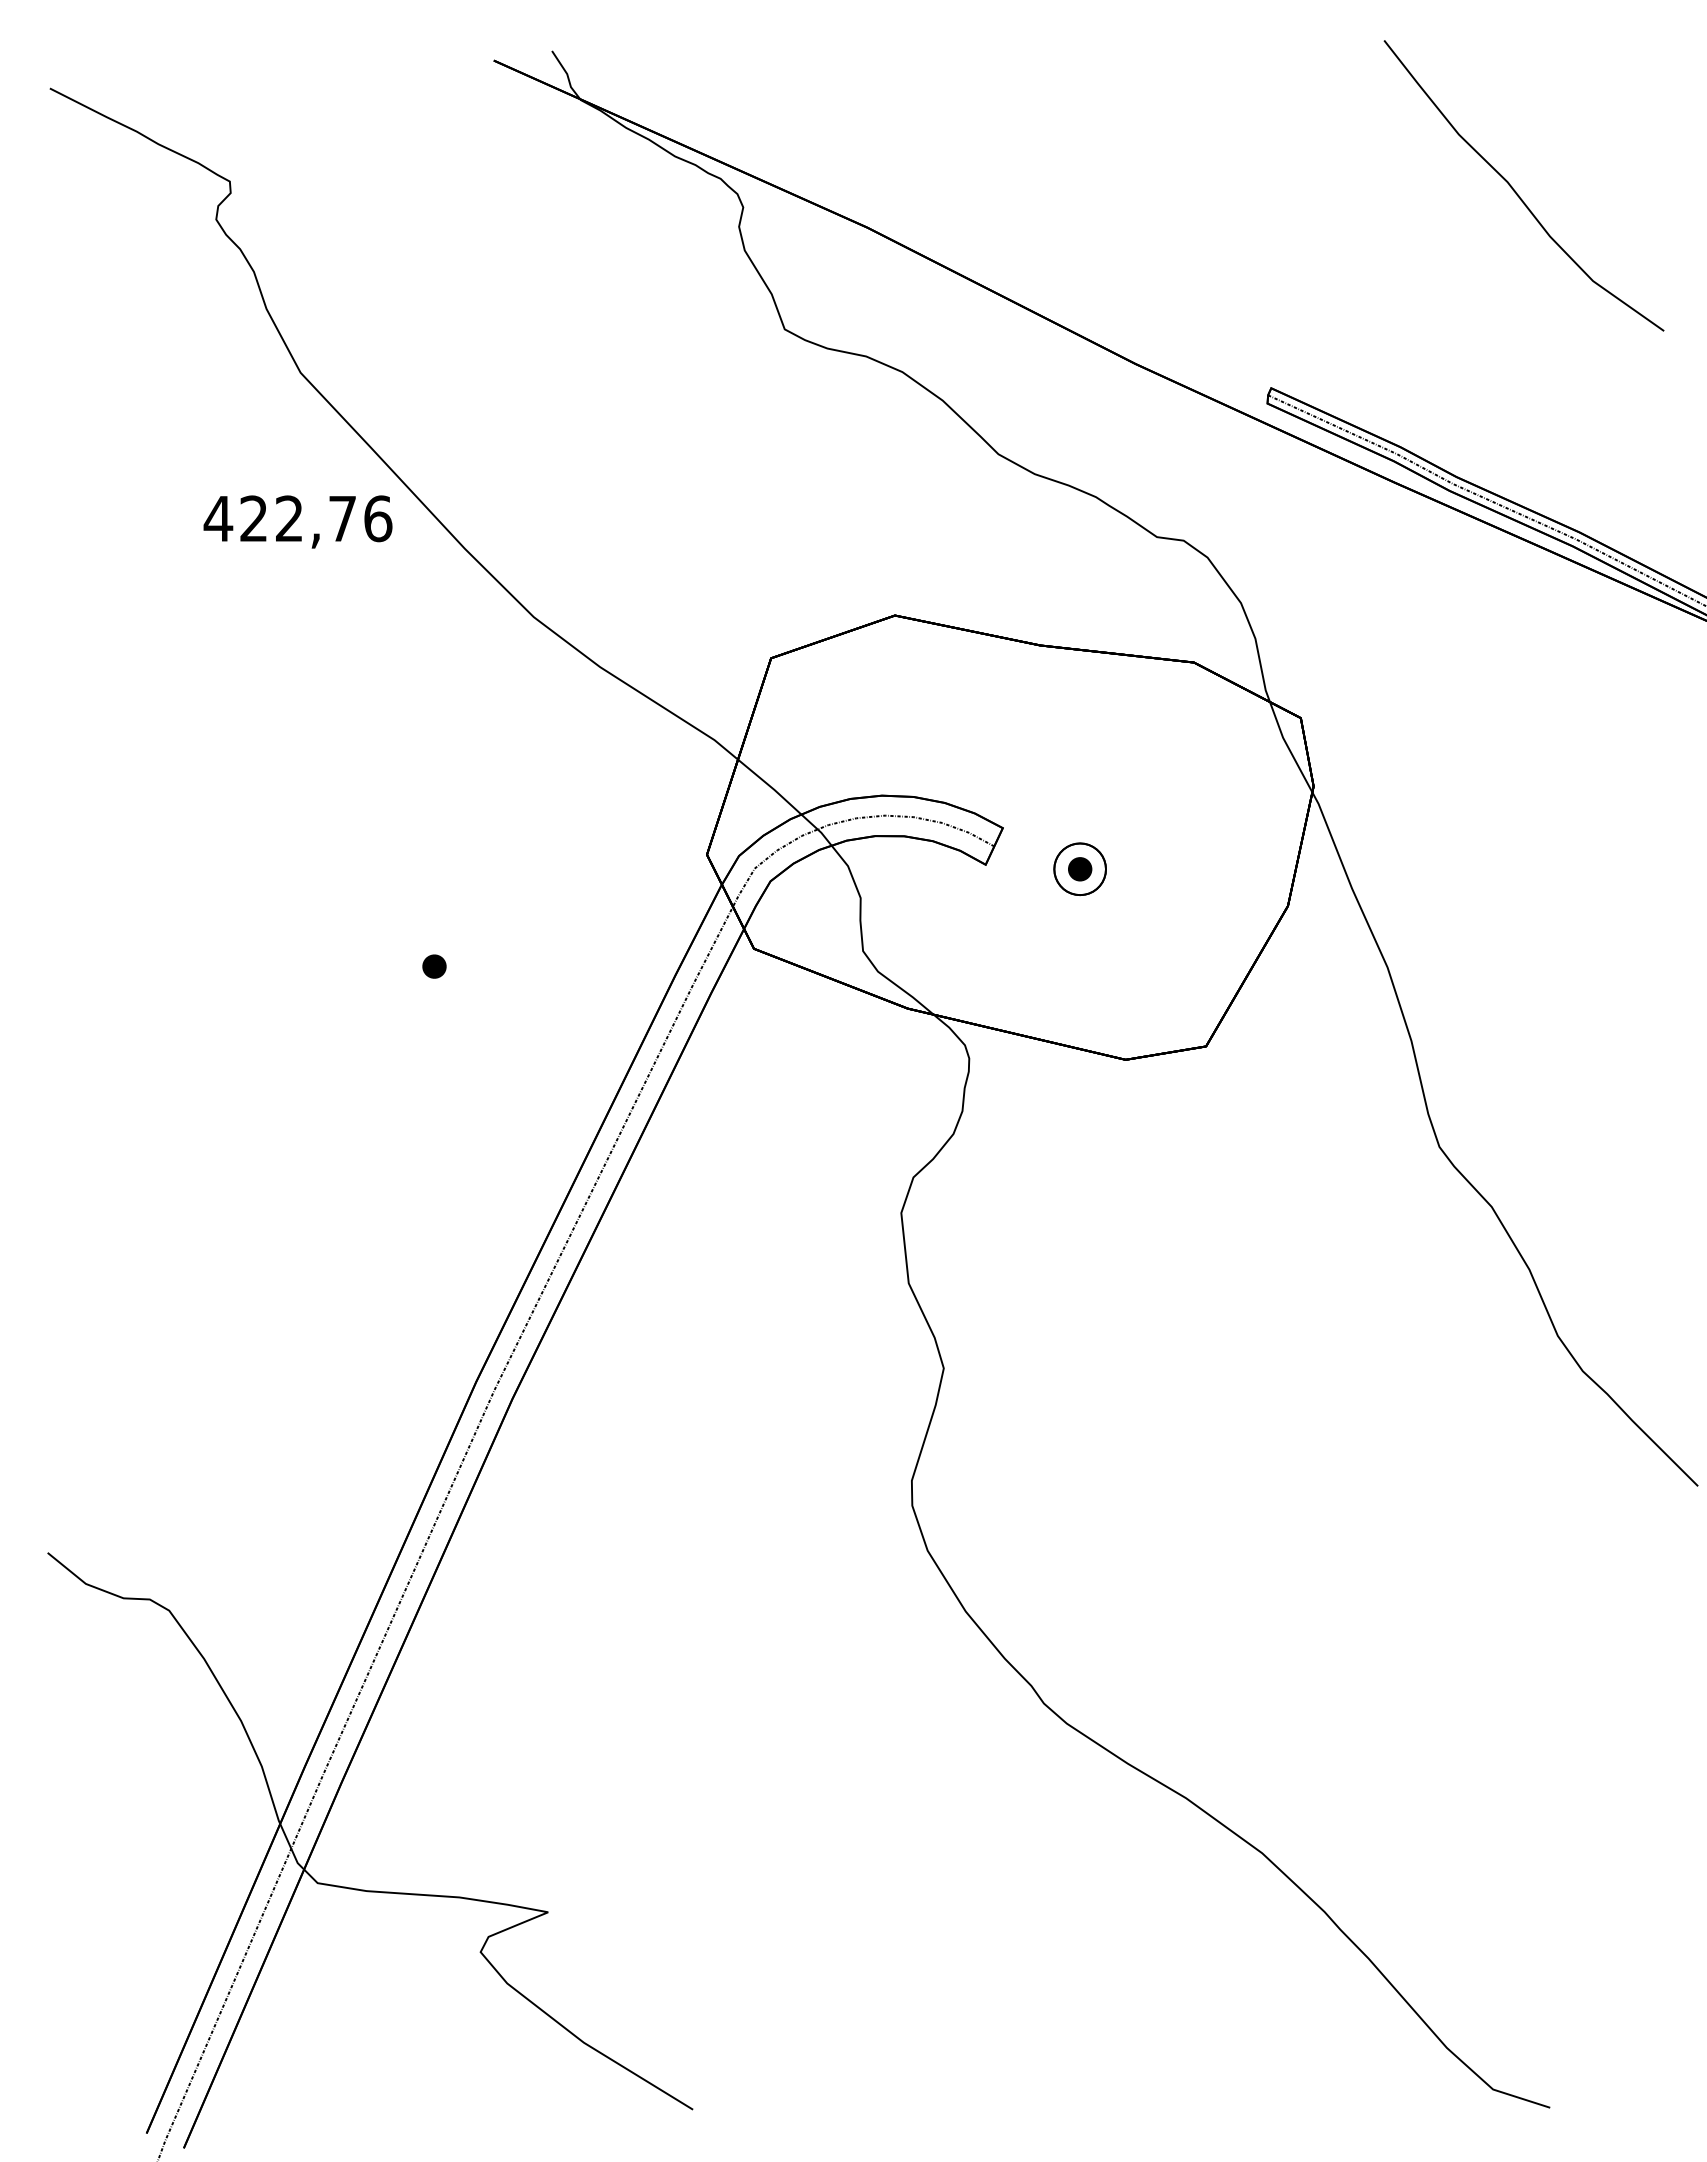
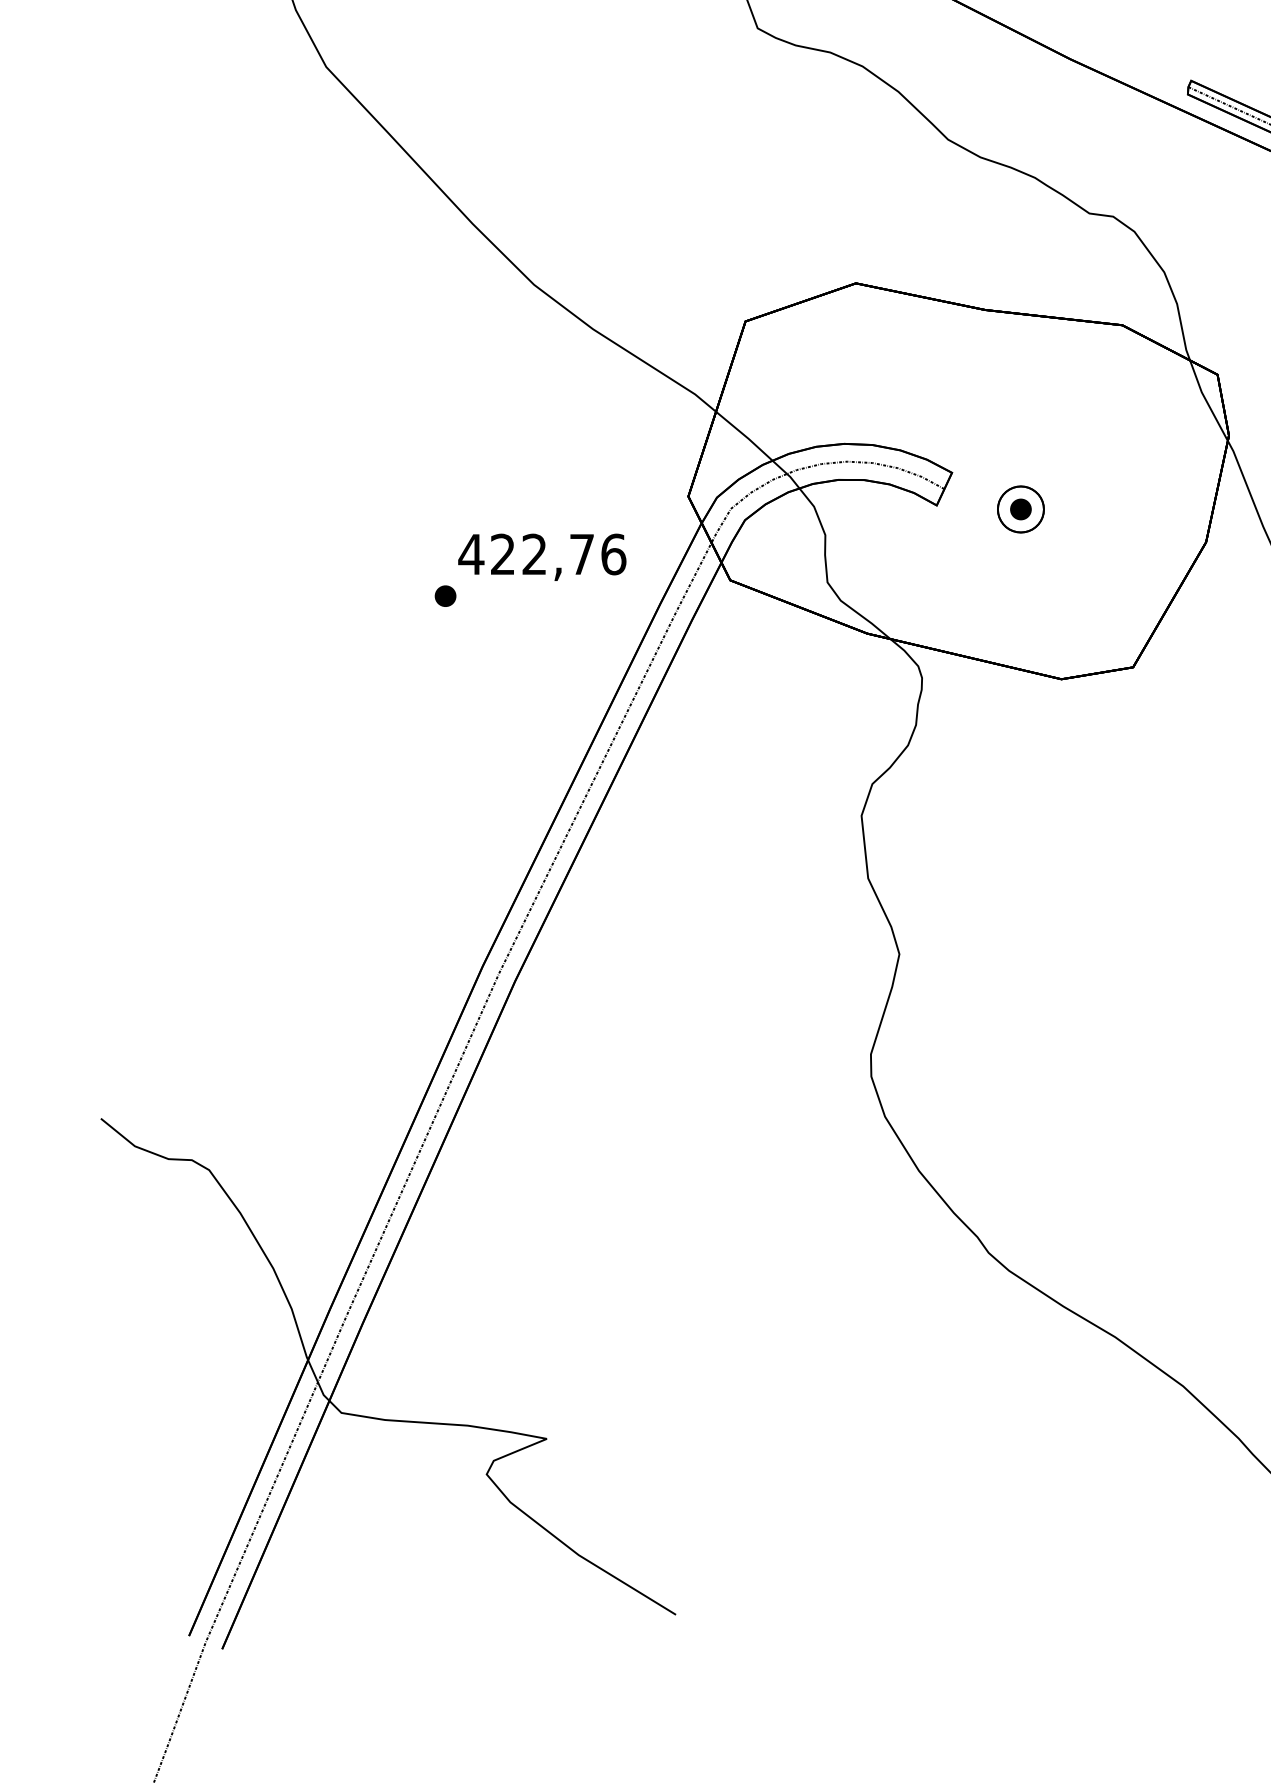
text: (297, 521) -> (541, 556), moved

